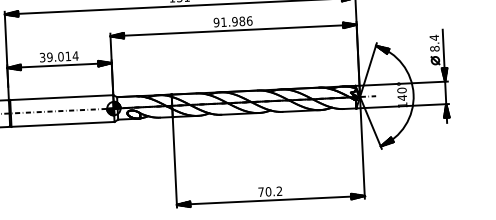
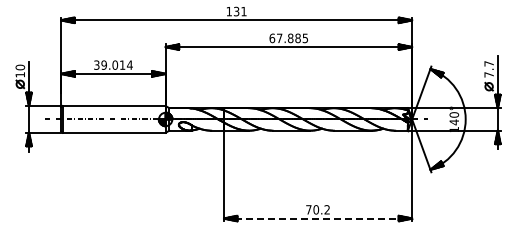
text: (232, 21) -> (288, 38), 91.986 -> 67.885
text: (433, 42) -> (488, 68), 8.4 -> 7.7
line: (271, 200) -> (318, 218), solid -> dashed

